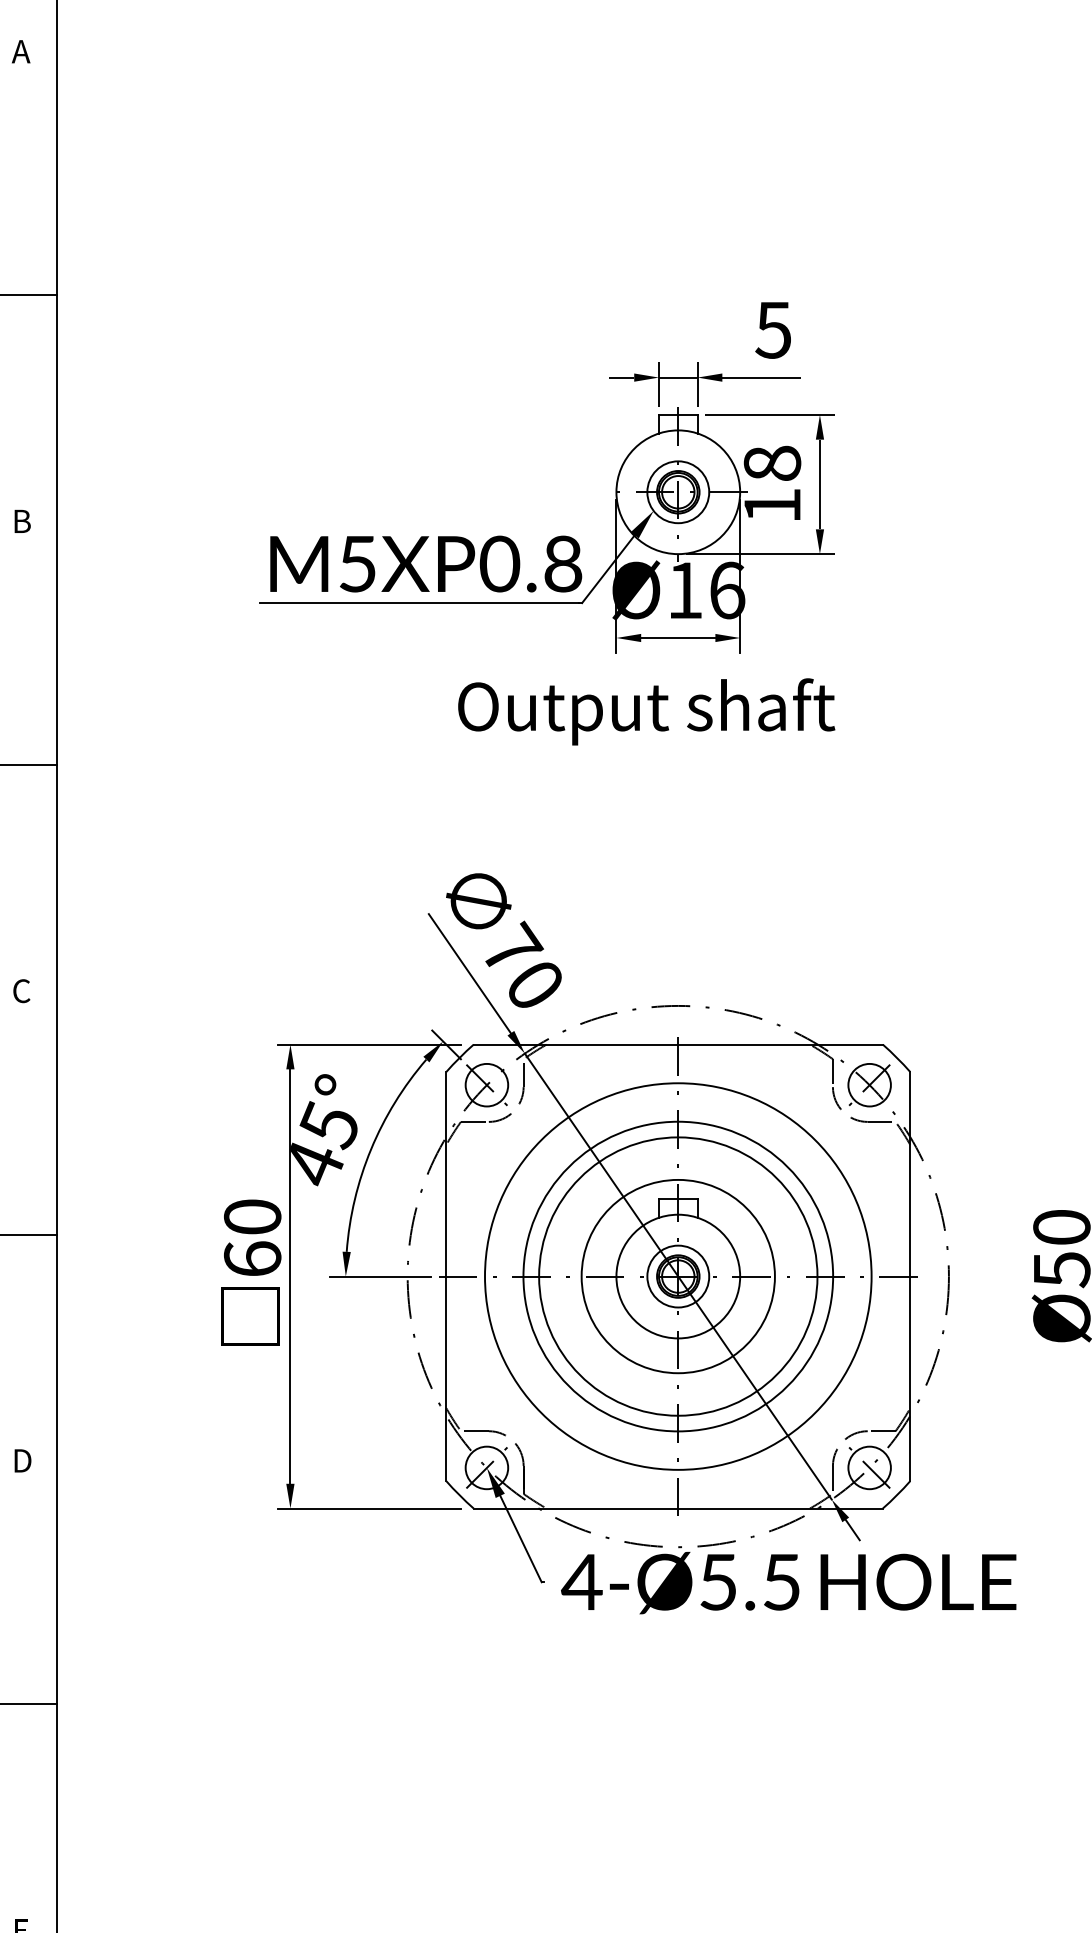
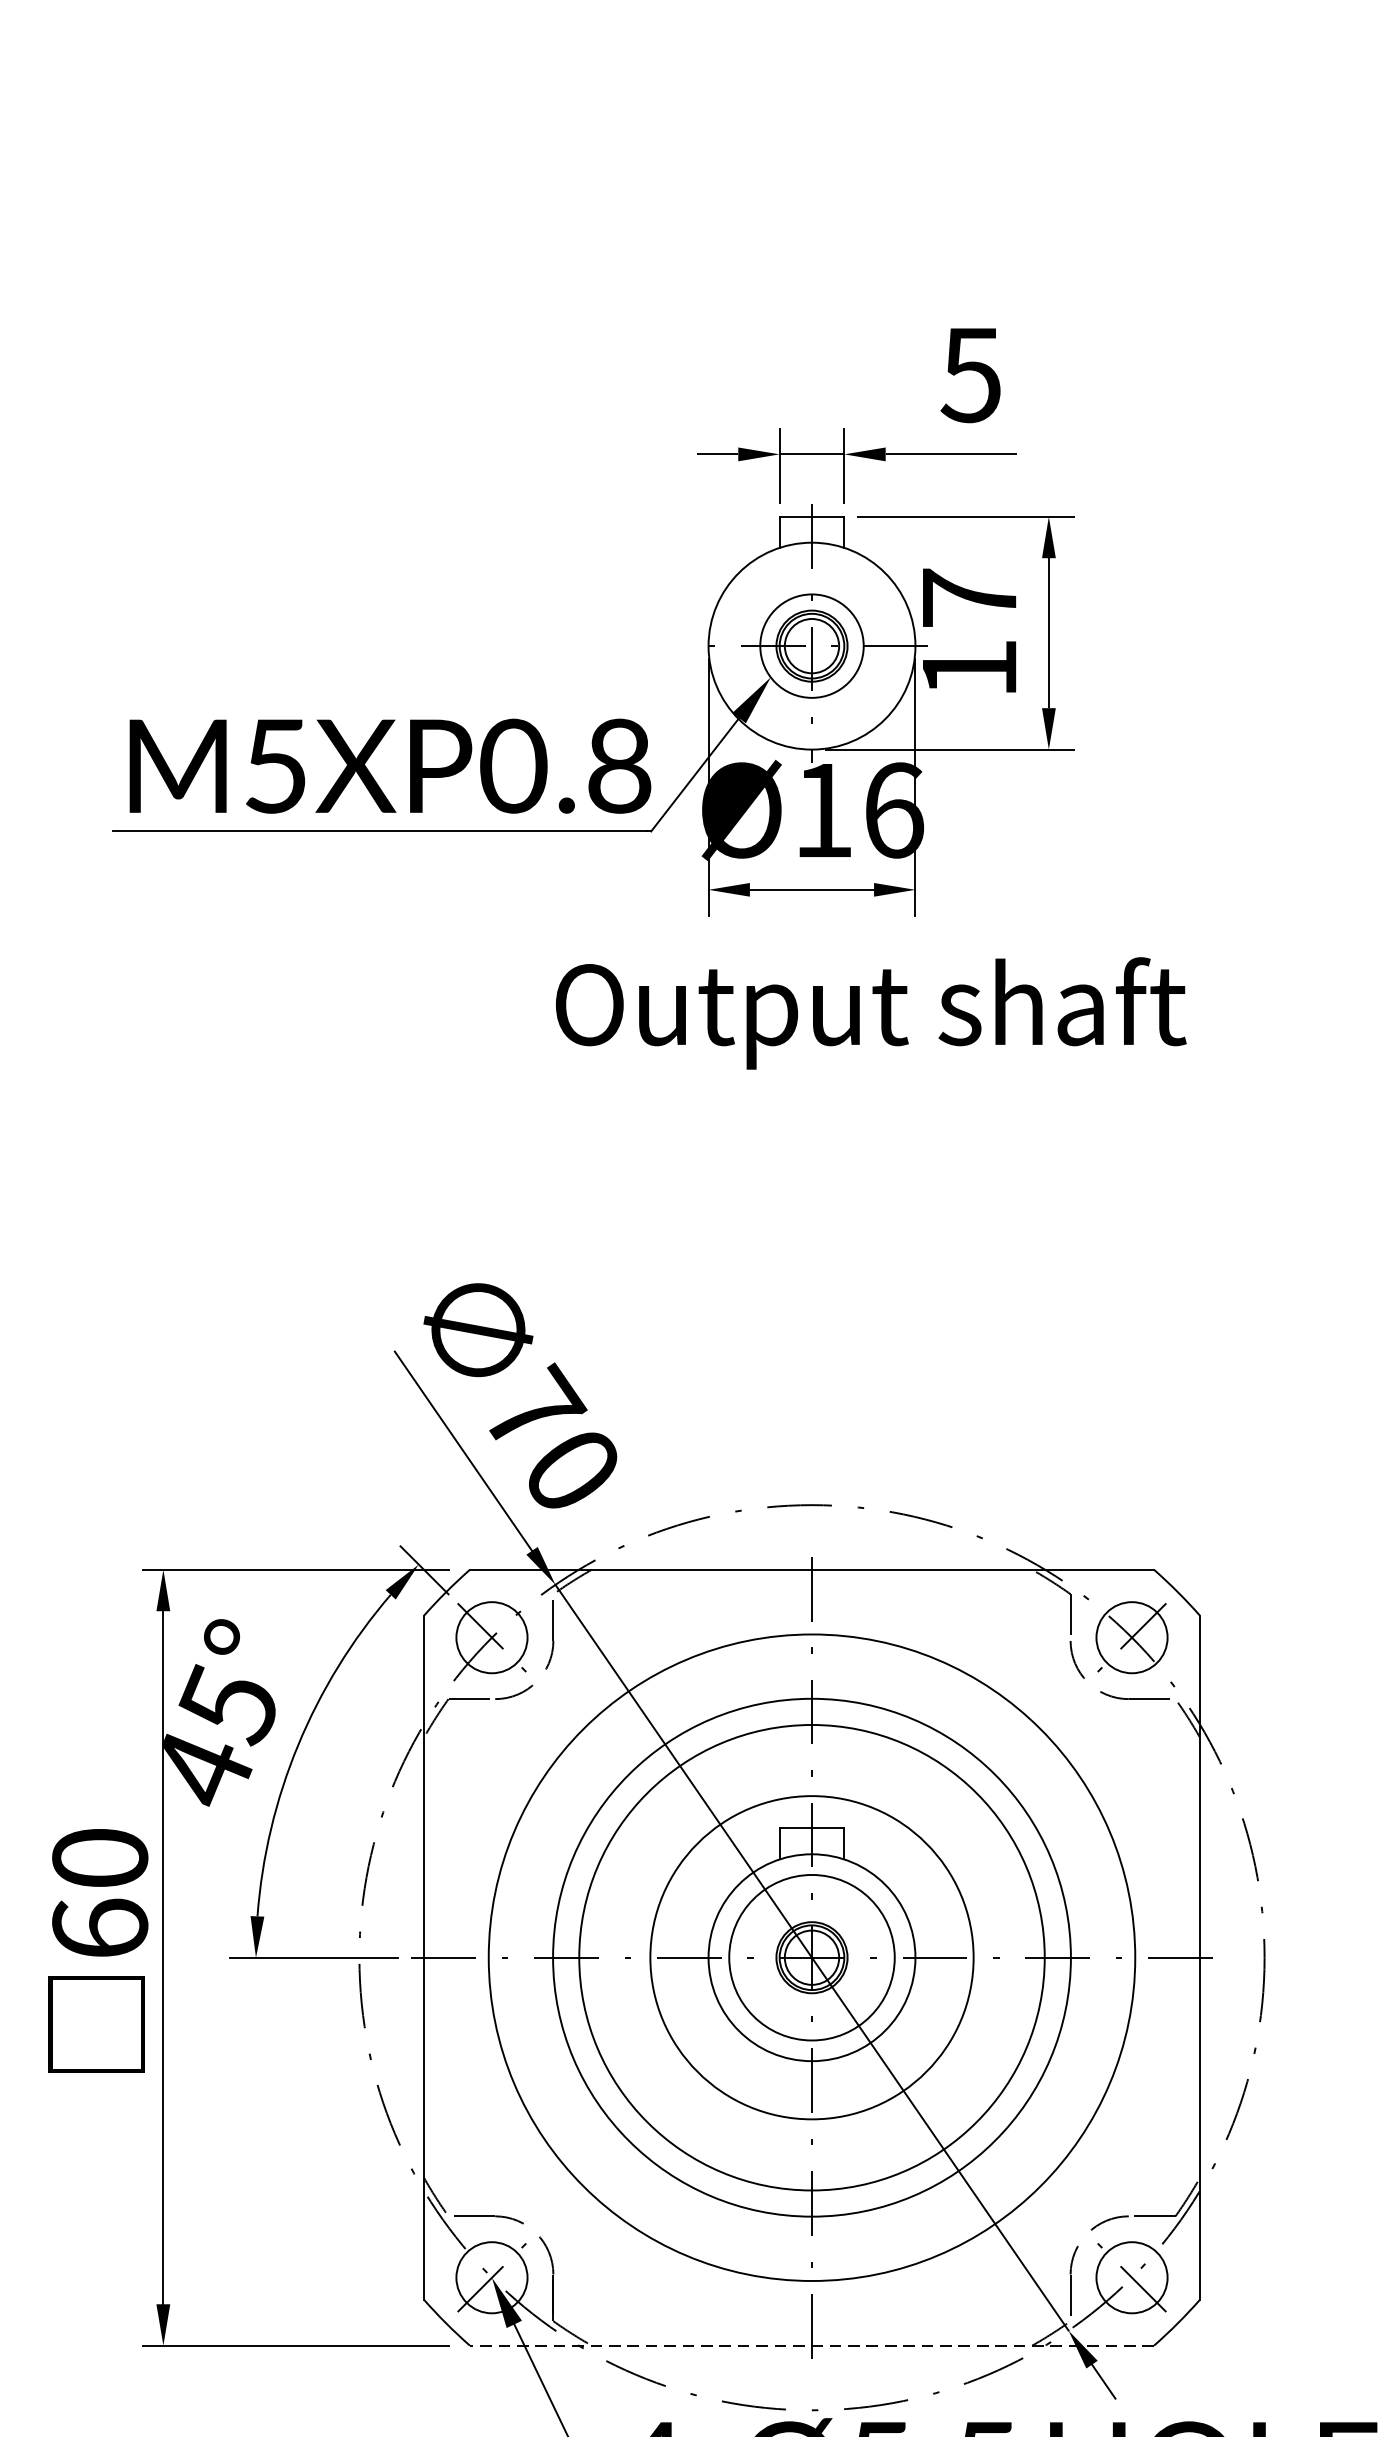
text: (772, 462) -> (969, 596), 18 -> 17
text: (646, 711) -> (870, 1012), moved
circle: (678, 1276) -> (812, 1957), size x1.6
line: (678, 1508) -> (812, 2345), solid -> dashed

